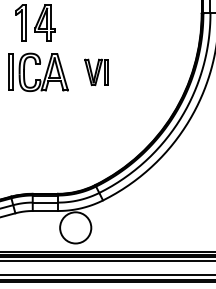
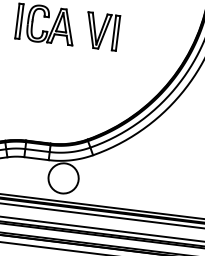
part: (96, 72) -> (101, 31), size x1.43

